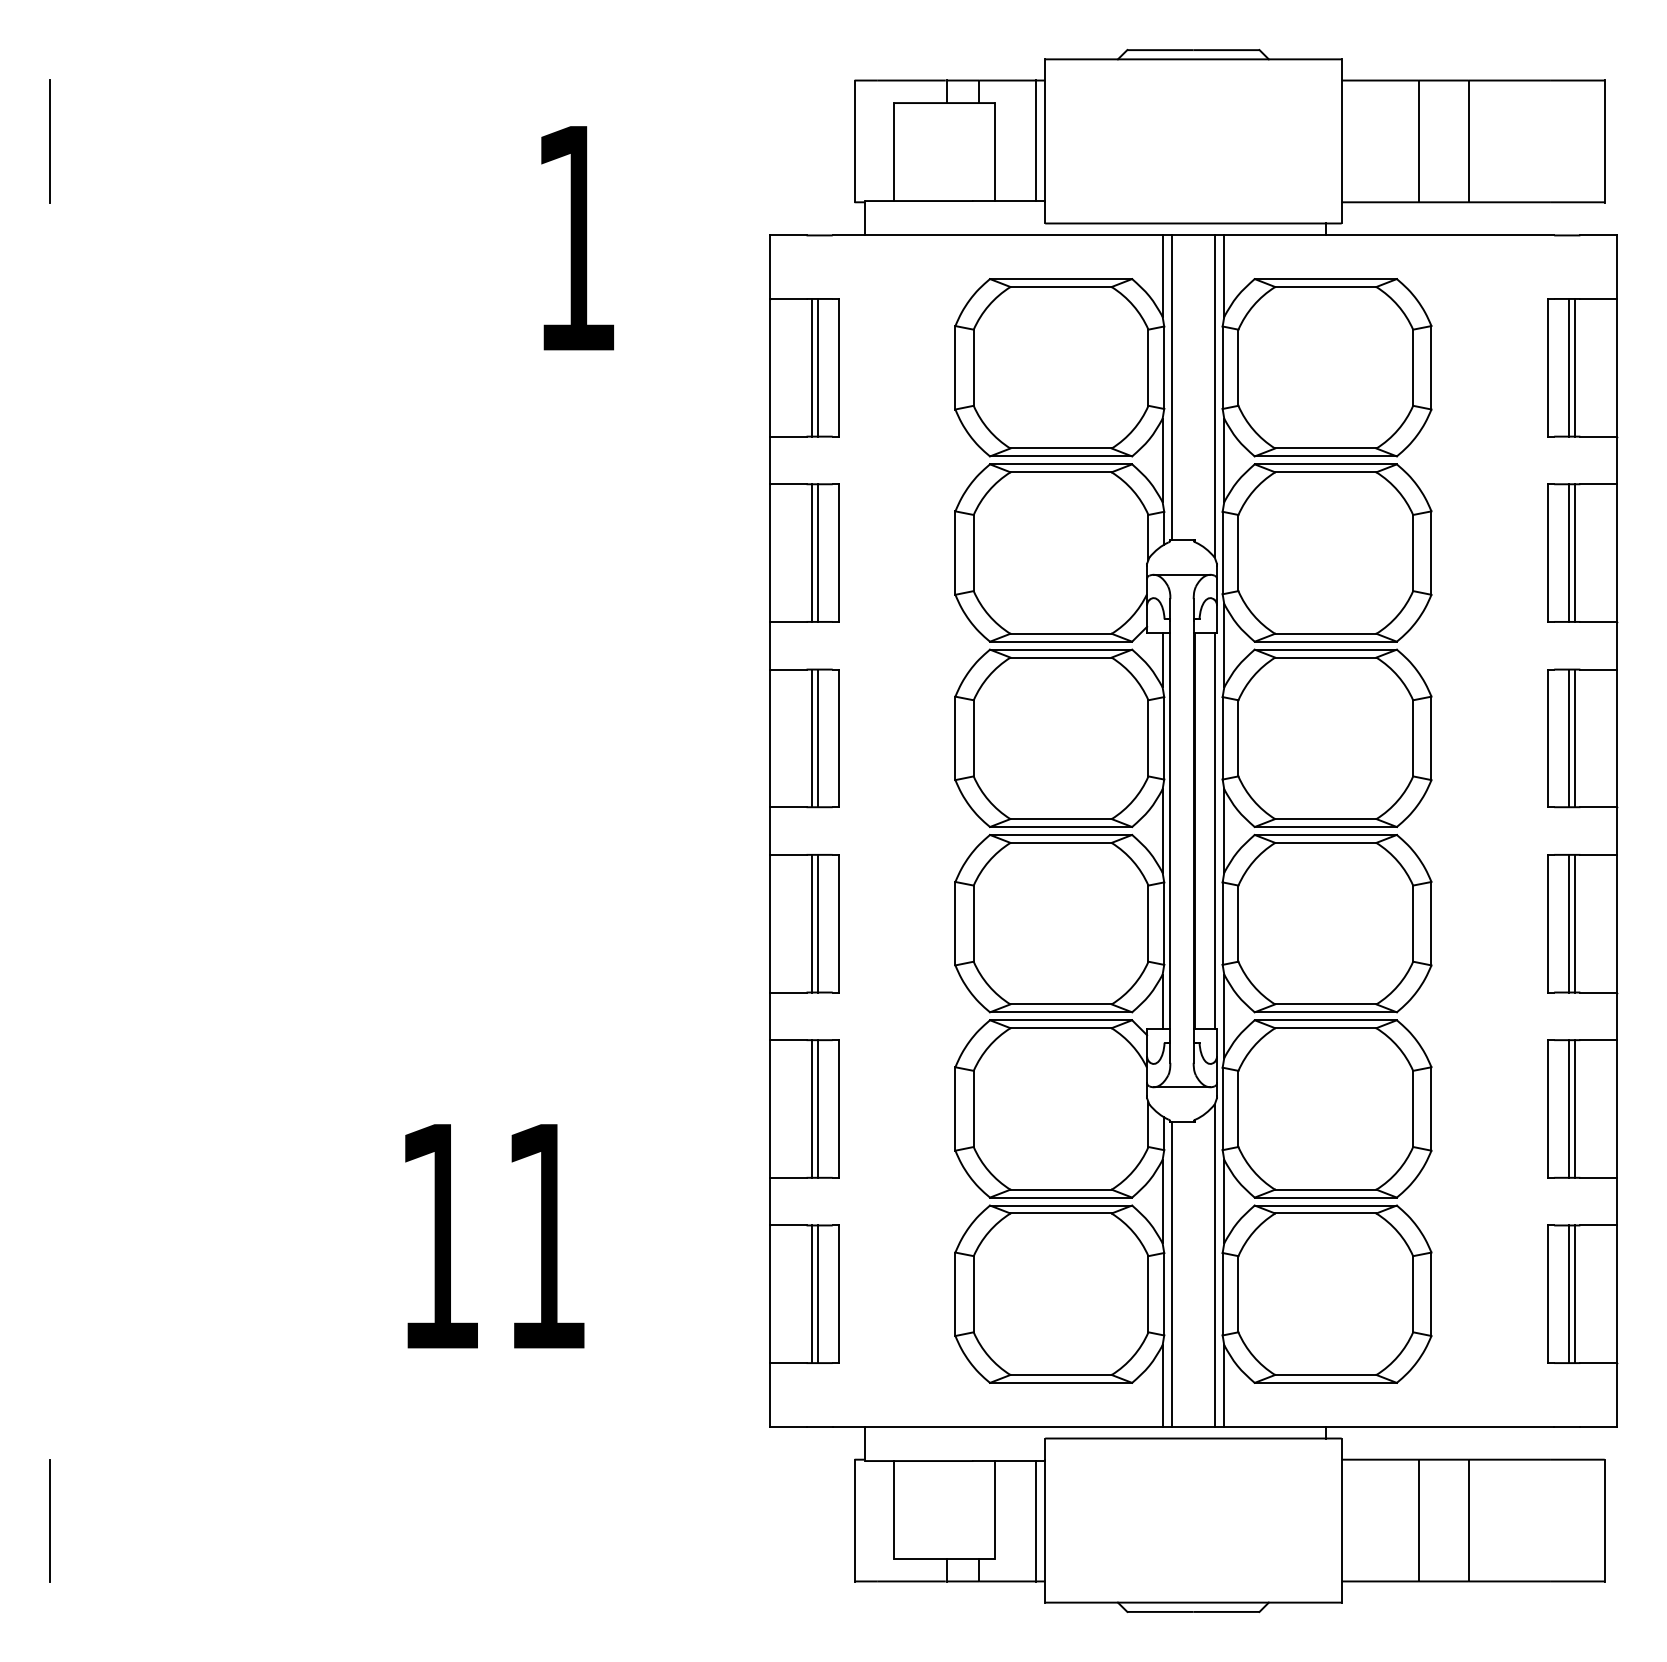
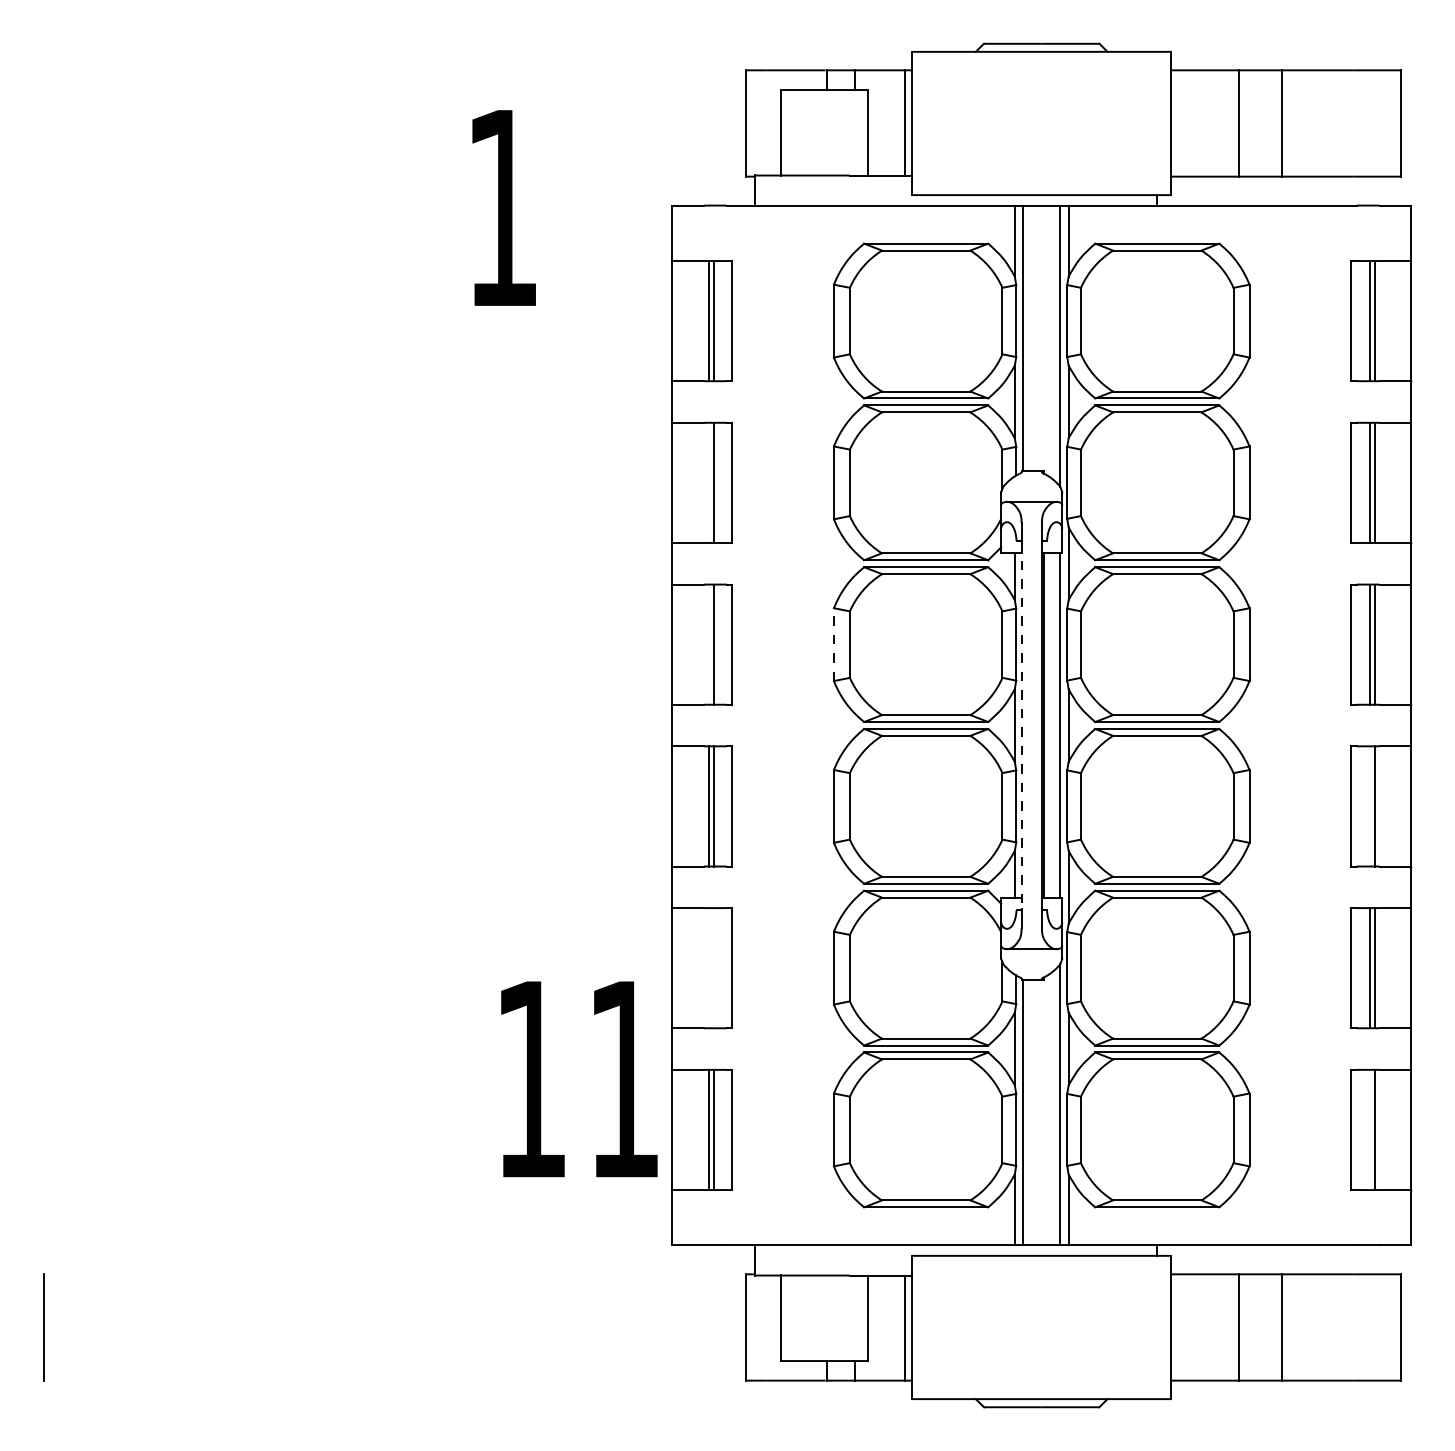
line: (50, 141) -> (43, 123), removed
line: (812, 552) -> (709, 482), removed
line: (812, 738) -> (709, 644), removed
line: (955, 738) -> (834, 644), solid -> dashed
line: (1170, 831) -> (1021, 725), solid -> dashed
line: (1569, 923) -> (1370, 806), removed
line: (812, 1108) -> (709, 967), removed
line: (817, 1108) -> (713, 967), removed
text: (494, 1236) -> (579, 1079), moved
line: (1569, 1294) -> (1370, 1130), removed

